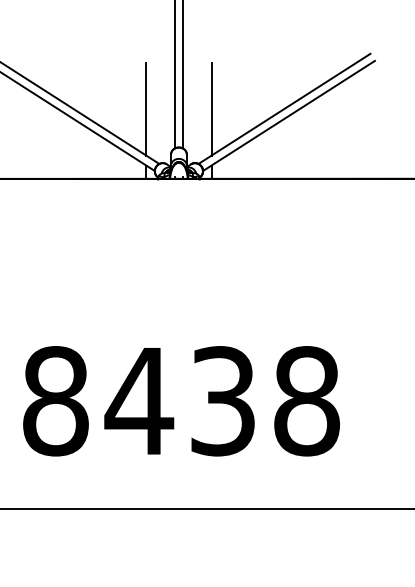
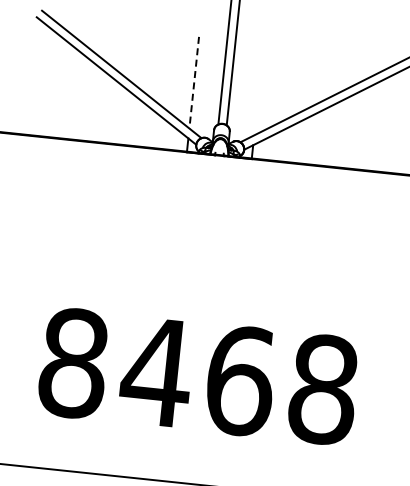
line: (211, 109) -> (259, 89), removed
line: (146, 110) -> (194, 83), solid -> dashed
text: (223, 401) -> (240, 381), 8438 -> 8468

